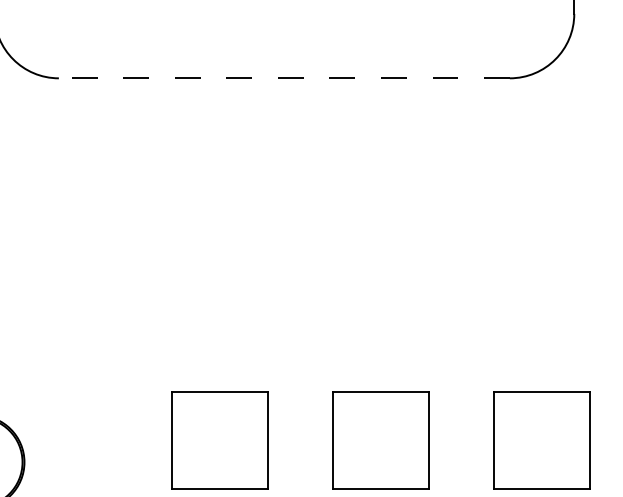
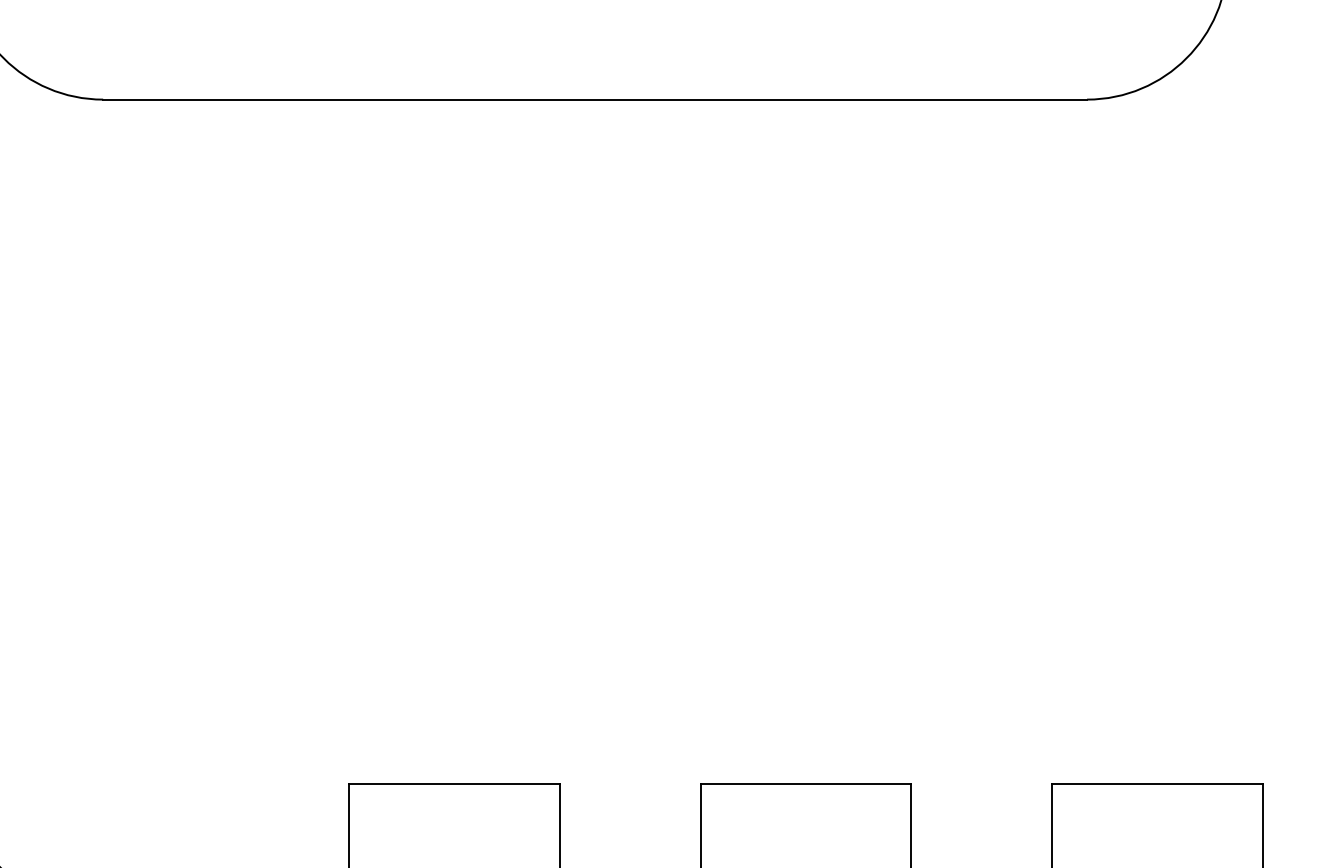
line: (283, 78) -> (593, 99), dashed -> solid

